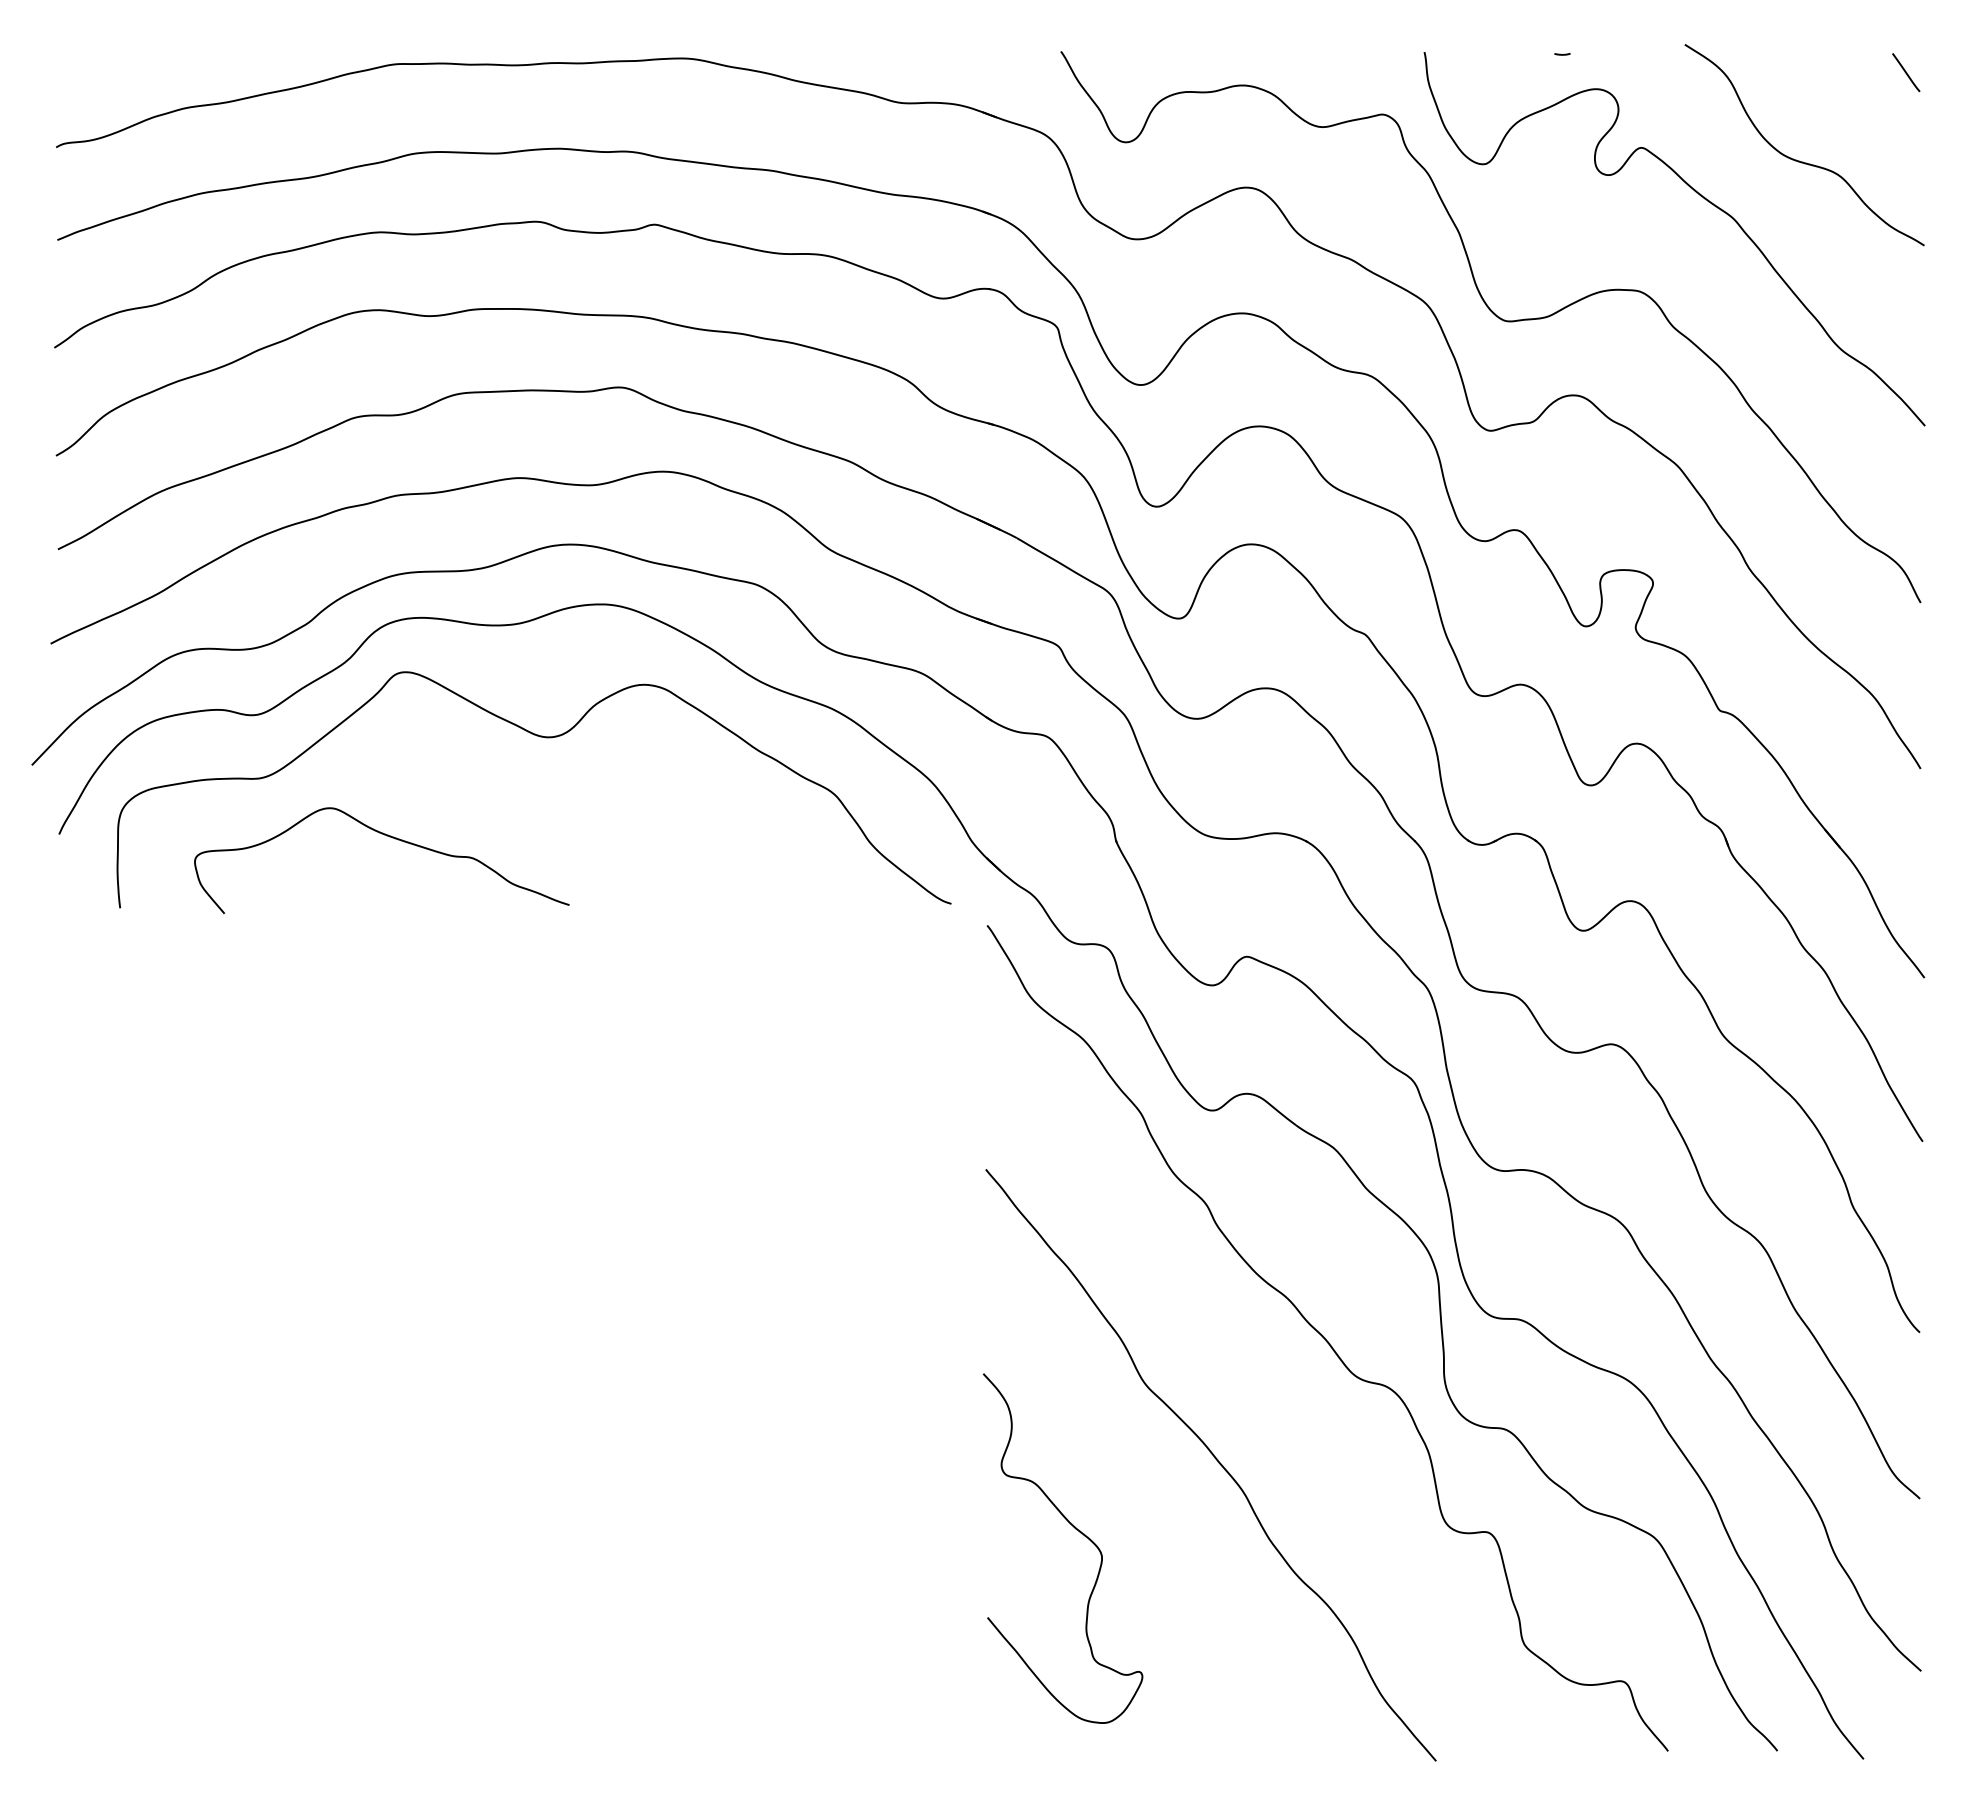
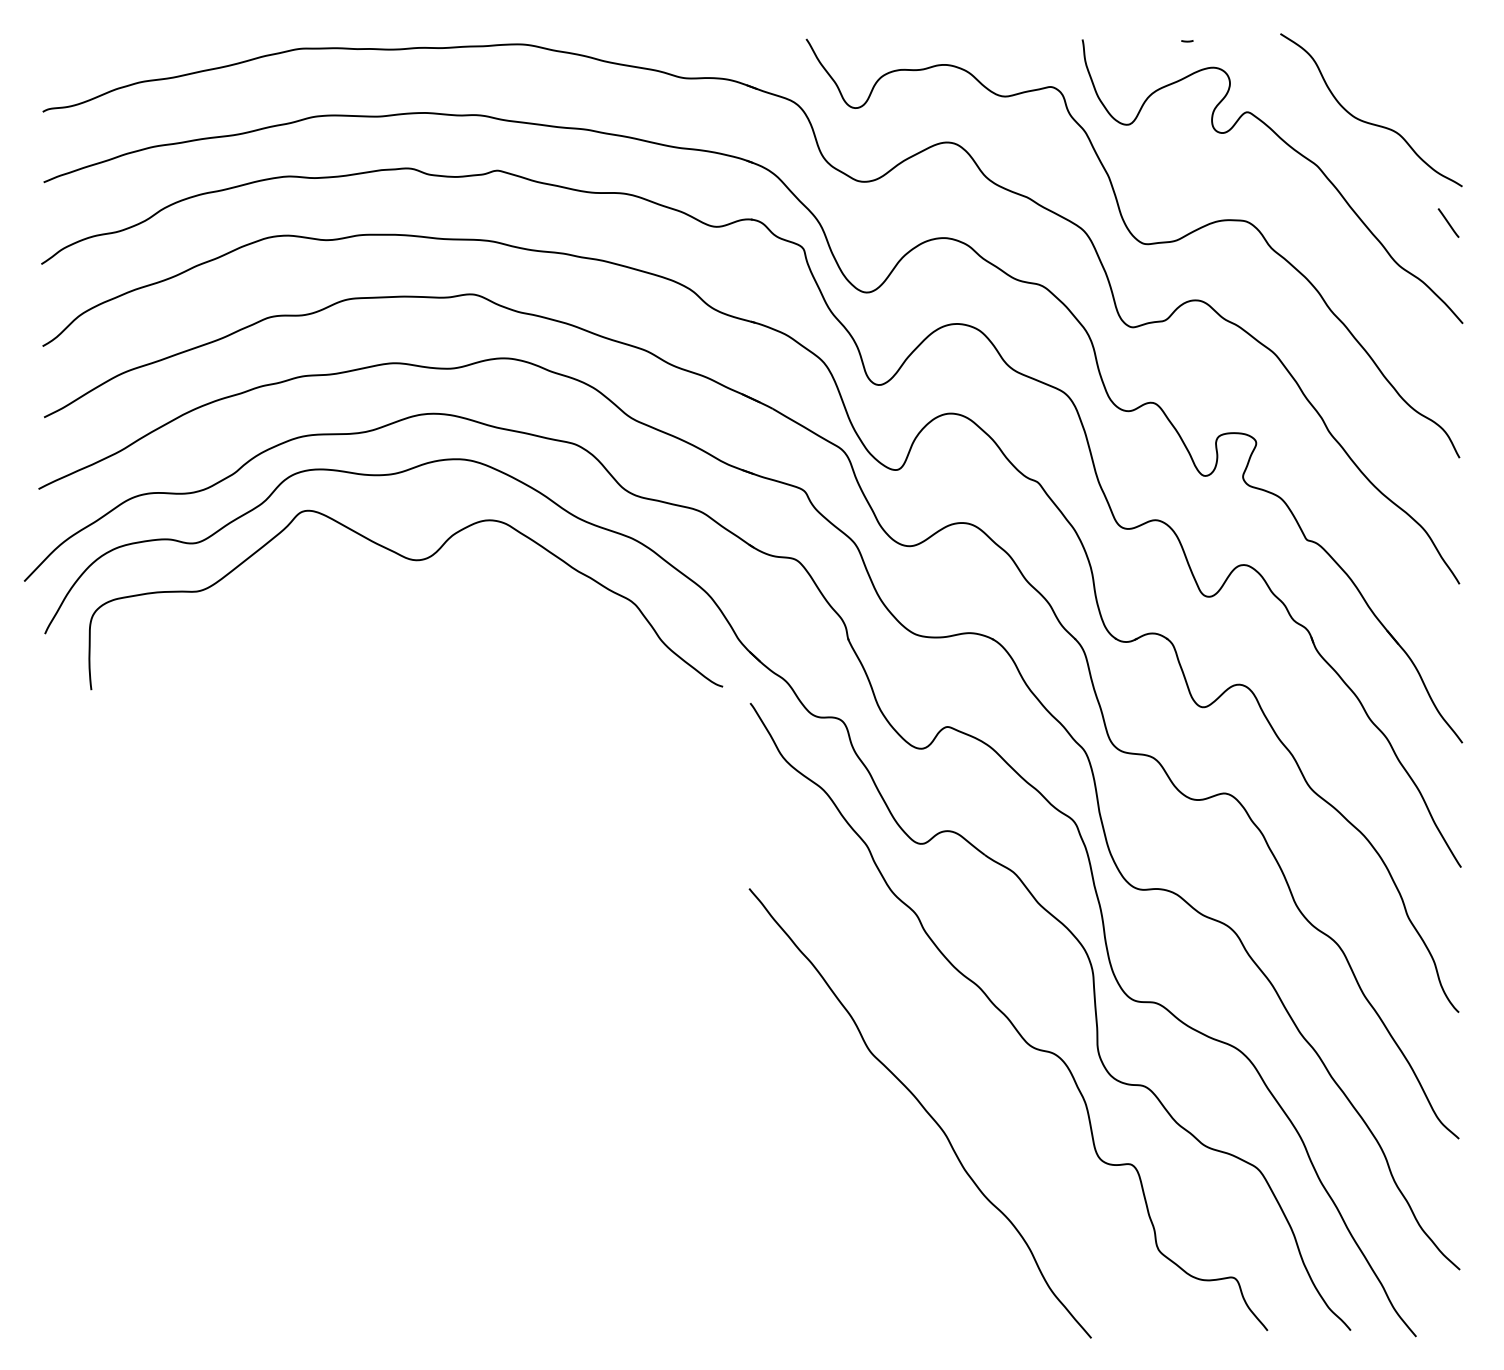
line: (1906, 72) -> (1448, 222), moved
curve: (389, 837) -> (296, 636), removed
curve: (1076, 1530) -> (818, 1162), removed

